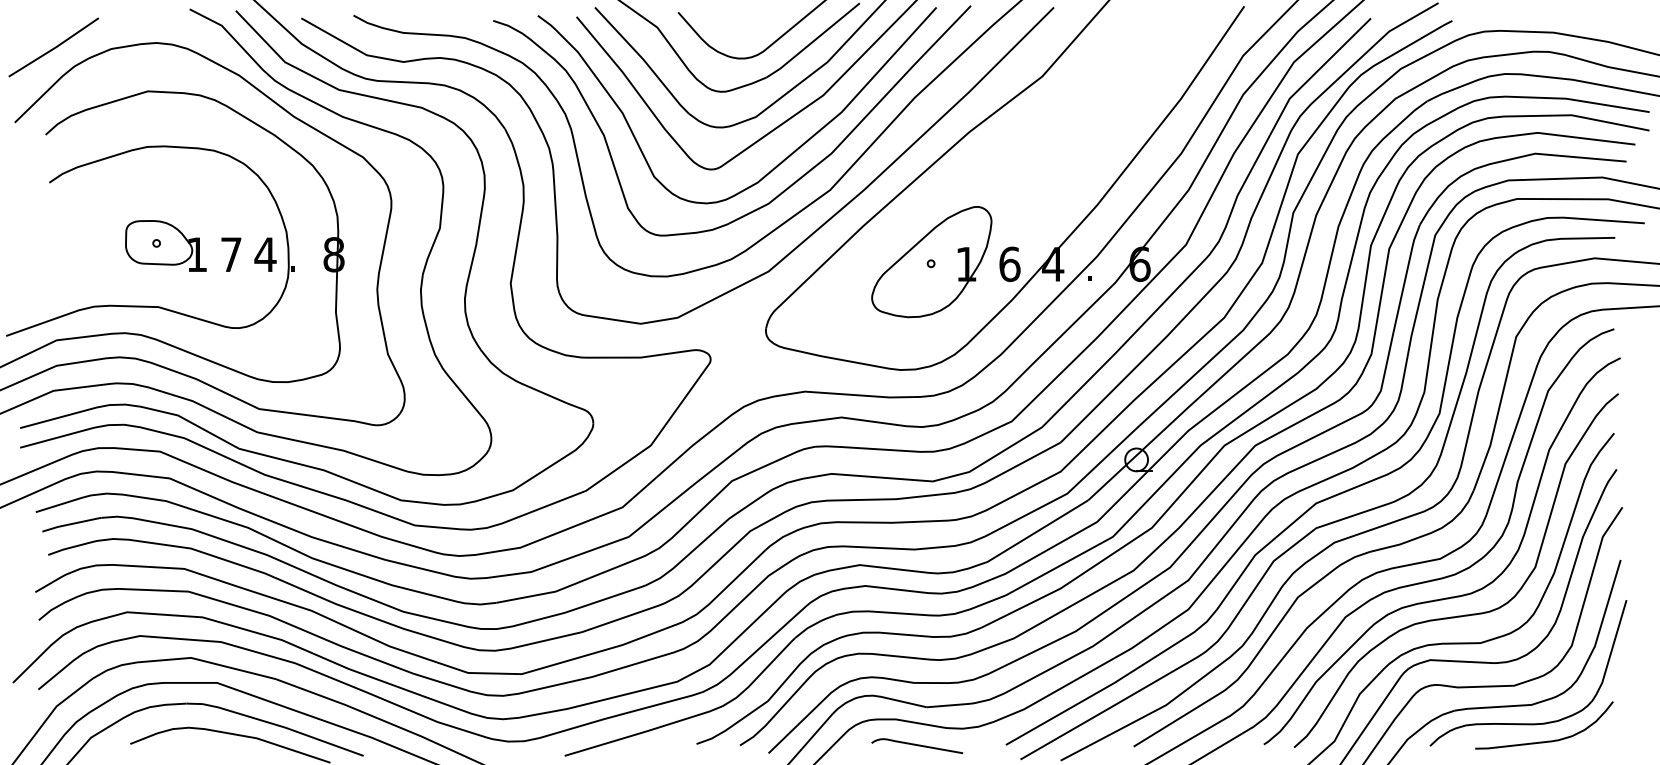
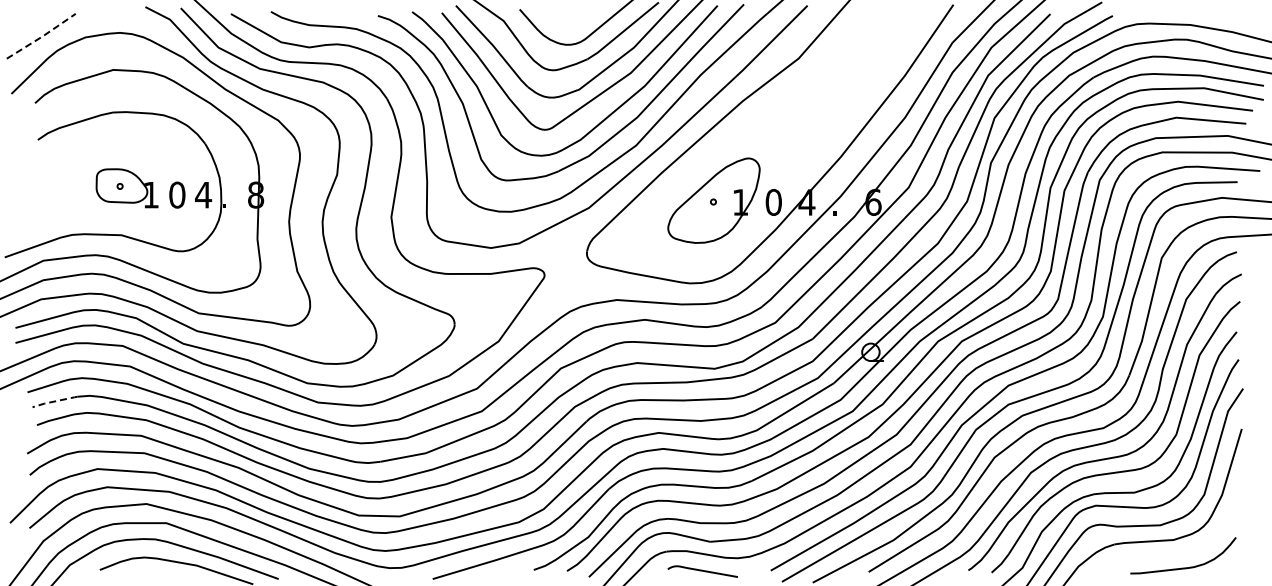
line: (55, 47) -> (42, 36), solid -> dashed
text: (231, 253) -> (177, 194), 7 -> 0
text: (1009, 264) -> (773, 202), 6 -> 0
line: (71, 524) -> (54, 401), solid -> dashed
curve: (1525, 722) -> (1168, 553), removed

